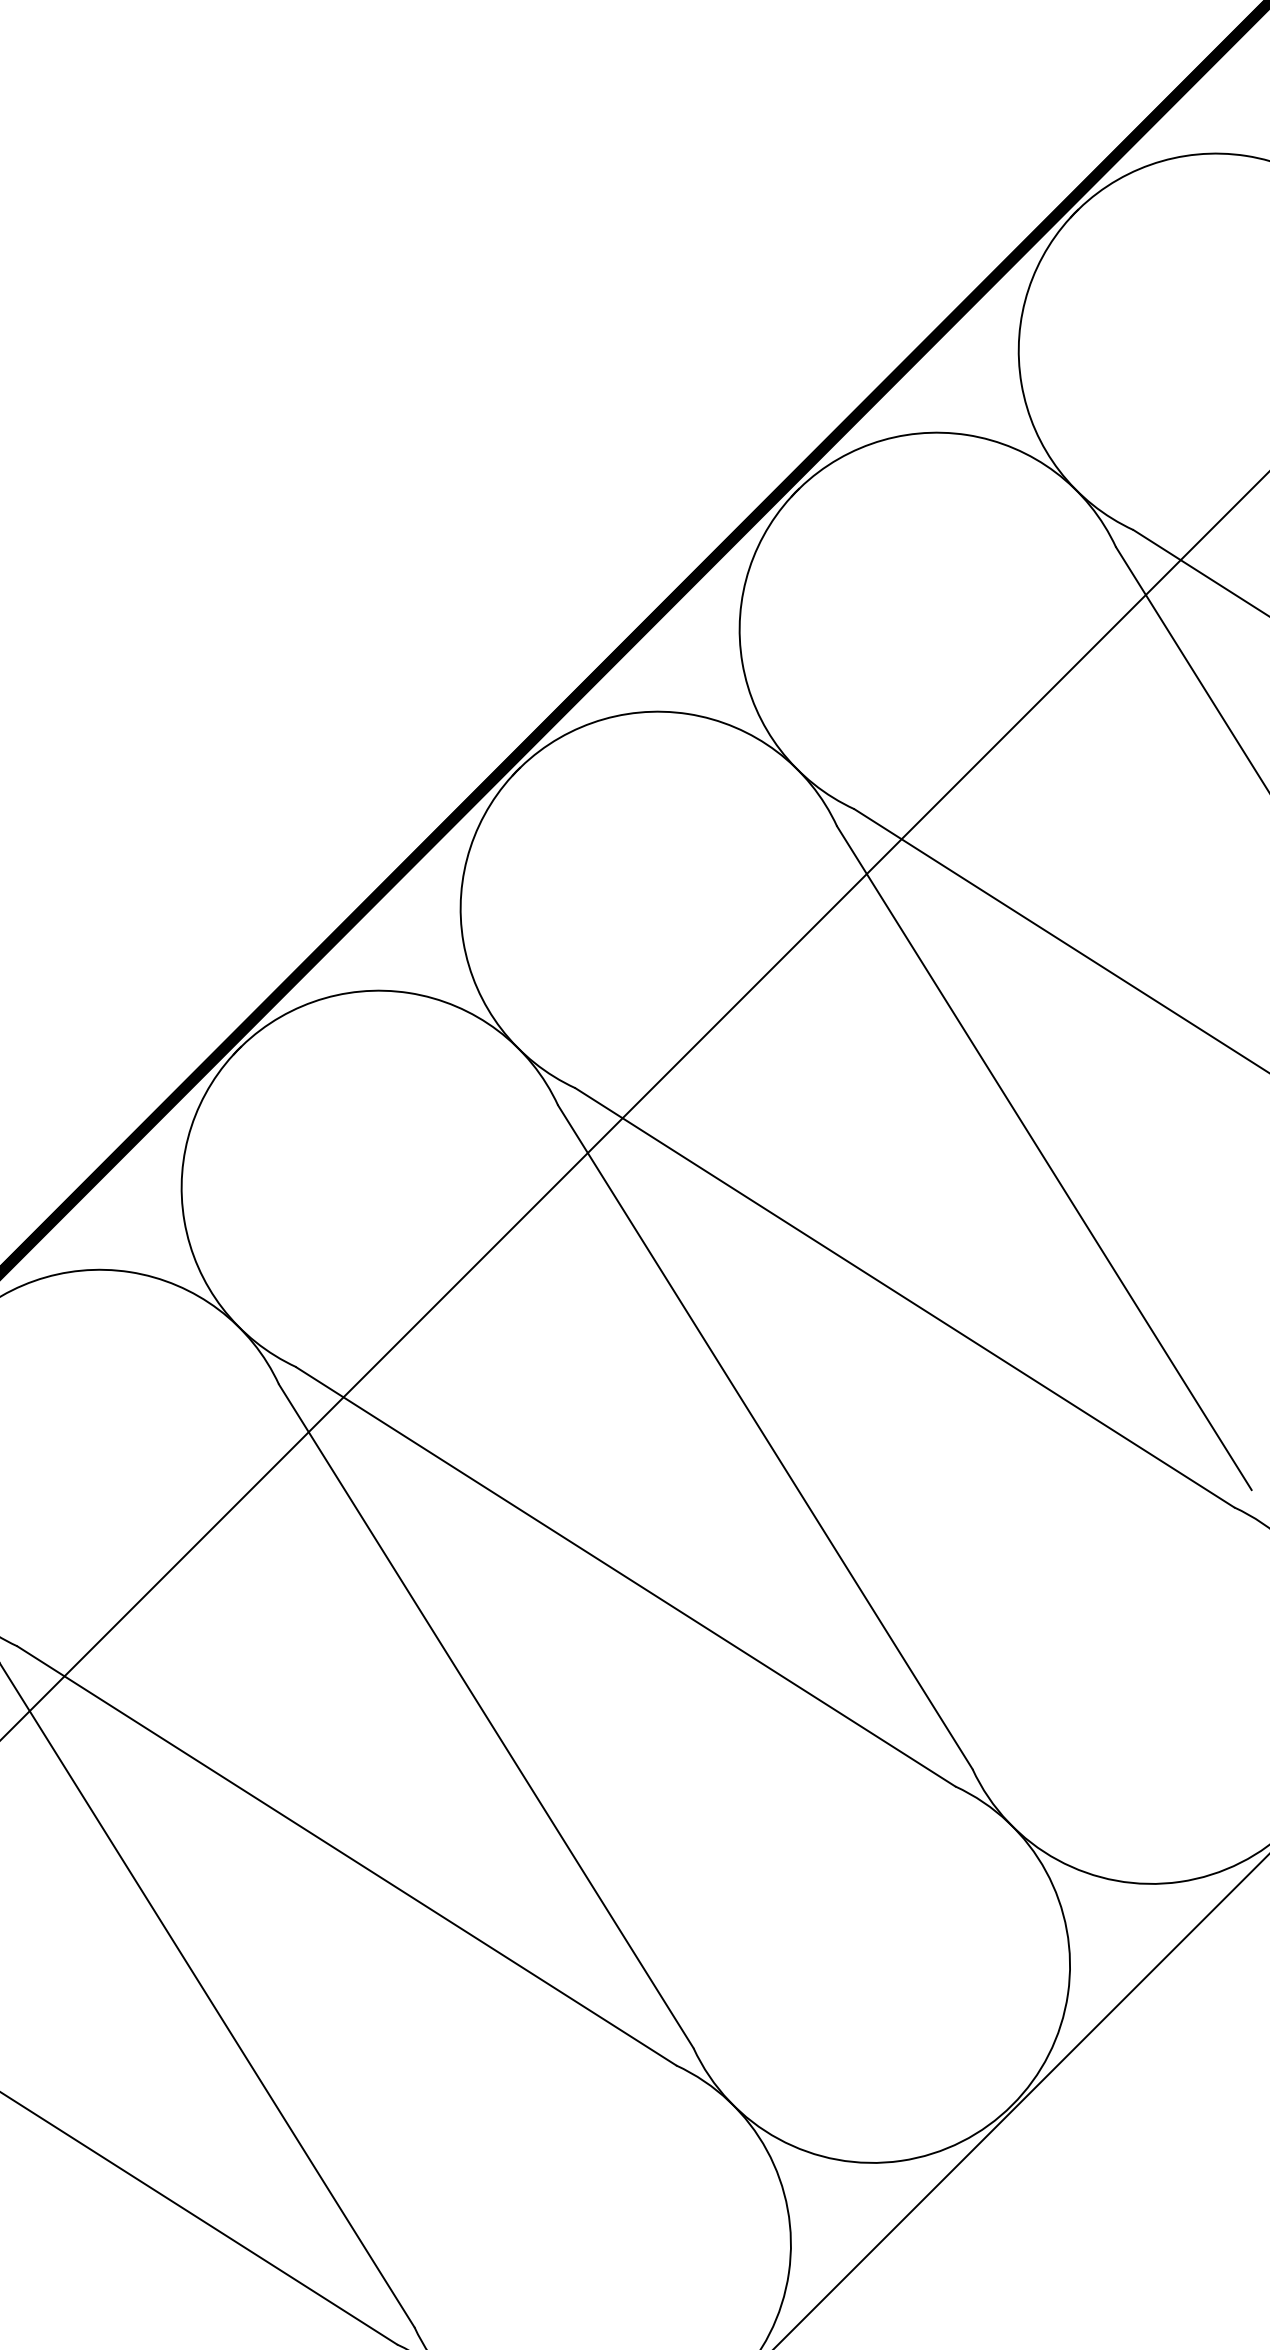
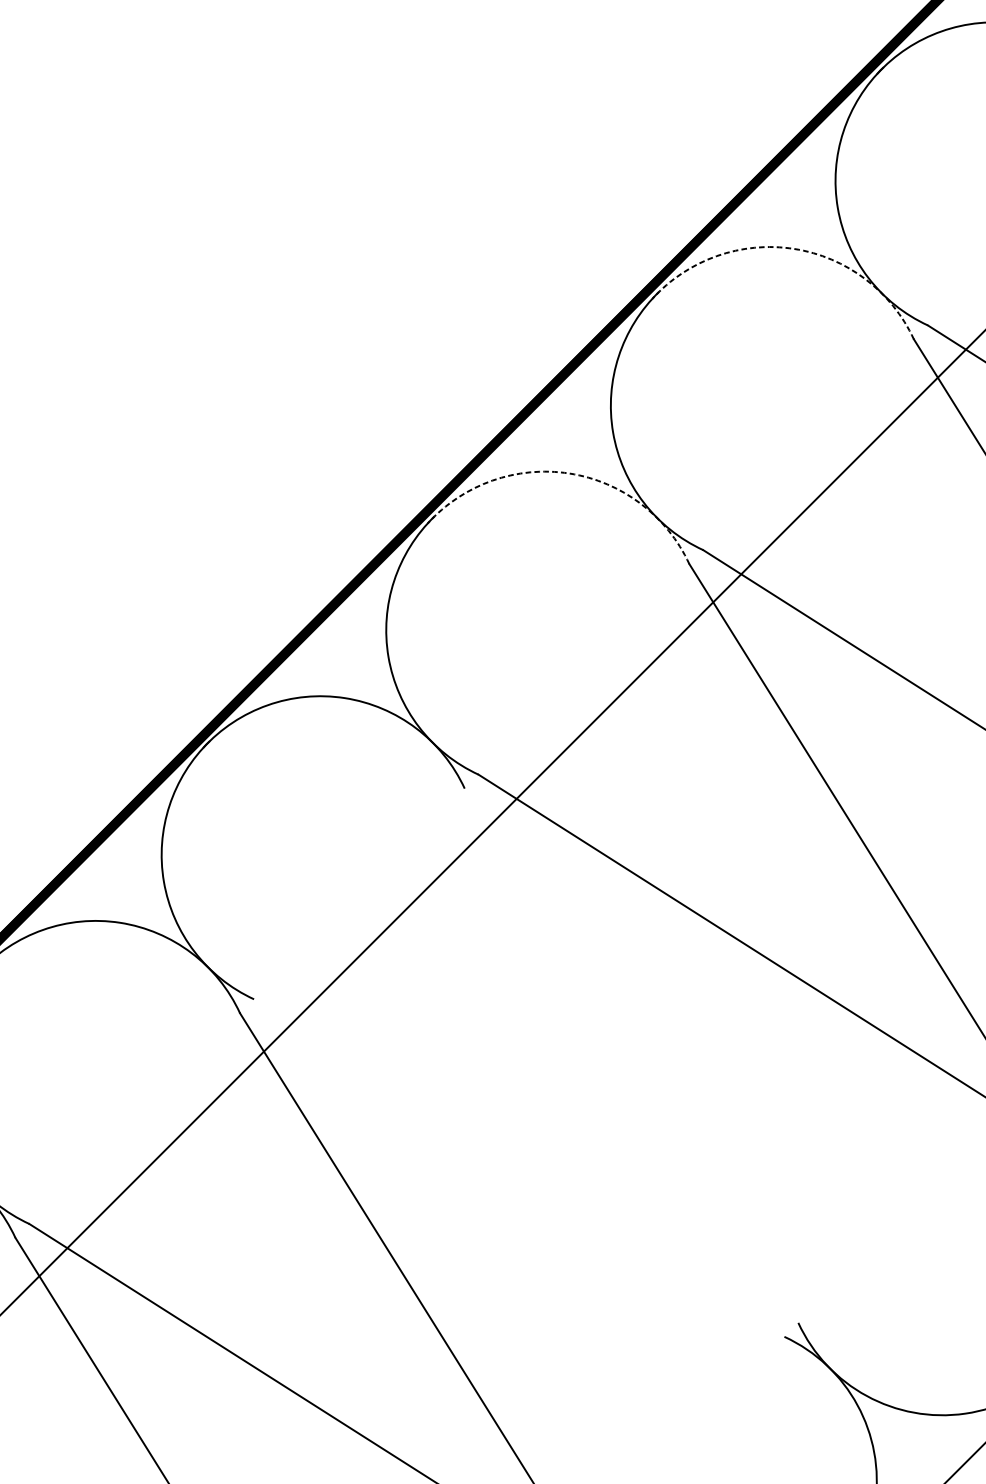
arc: (967, 435) -> (794, 249), solid -> dashed
arc: (688, 714) -> (569, 473), solid -> dashed
line: (765, 1437) -> (631, 1055), removed
line: (625, 1576) -> (518, 1167), removed

